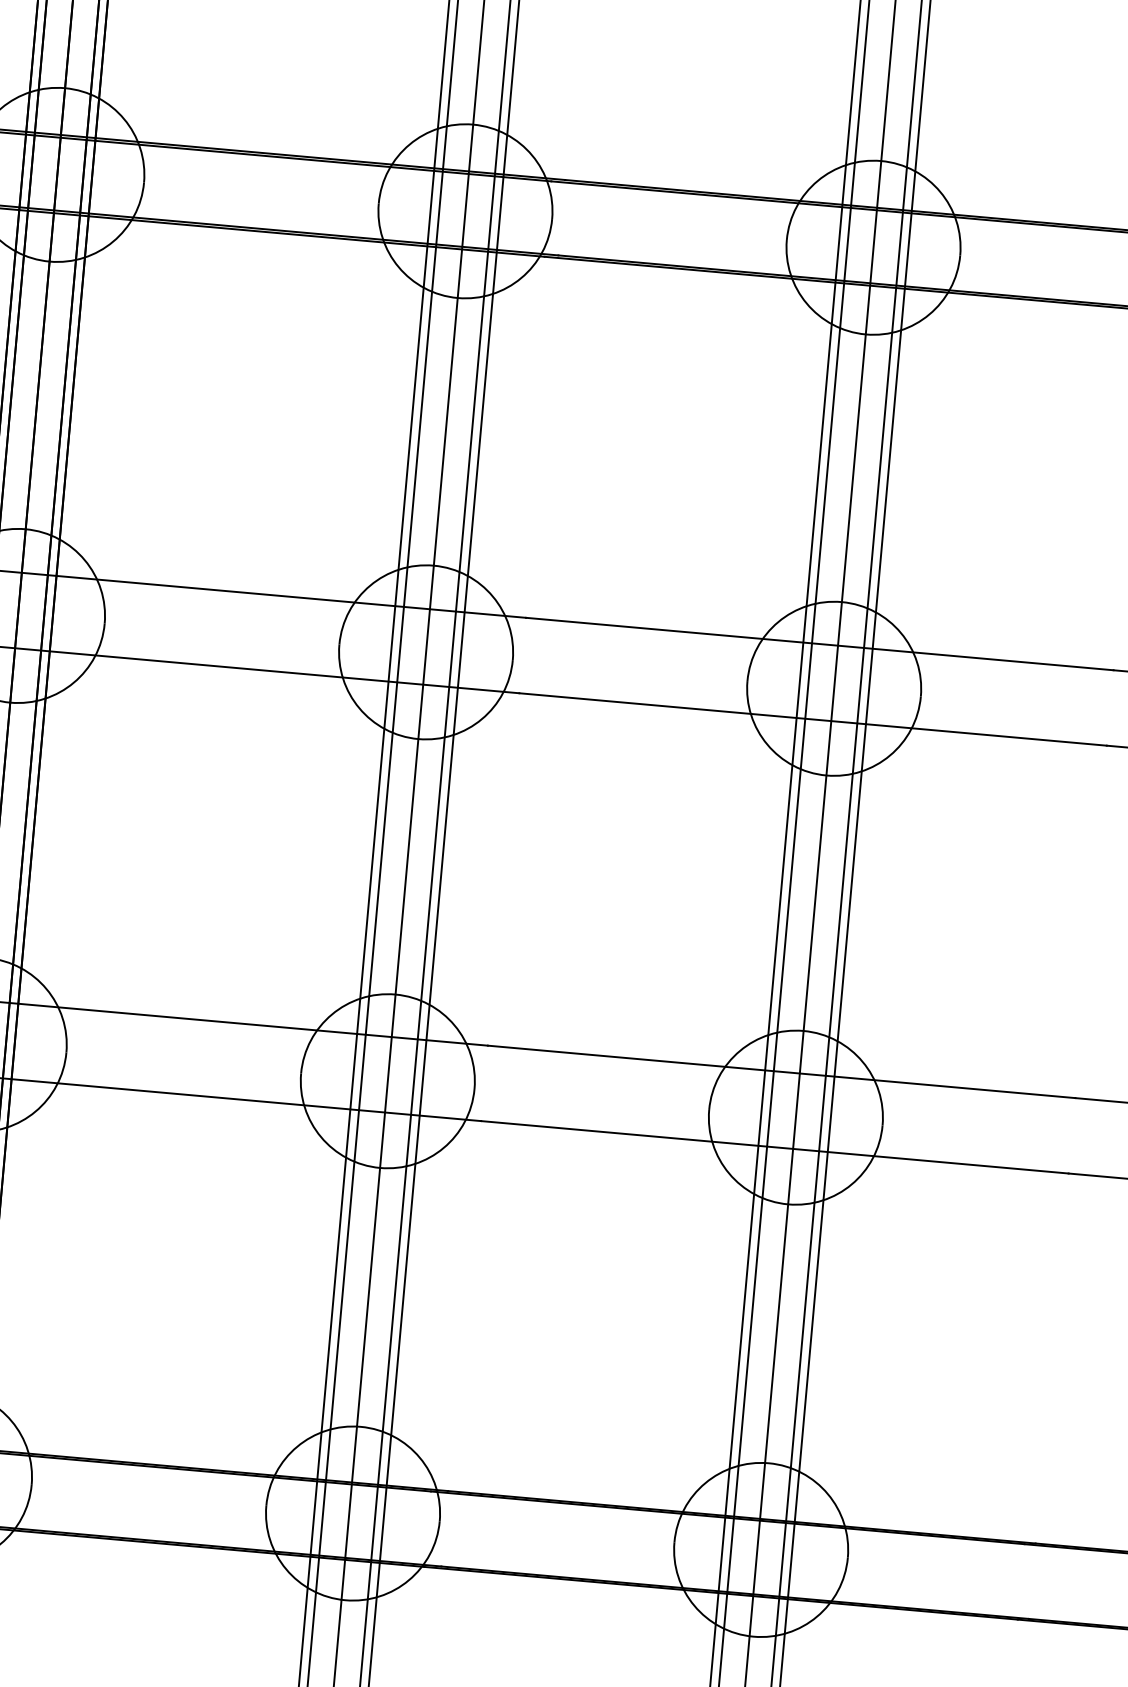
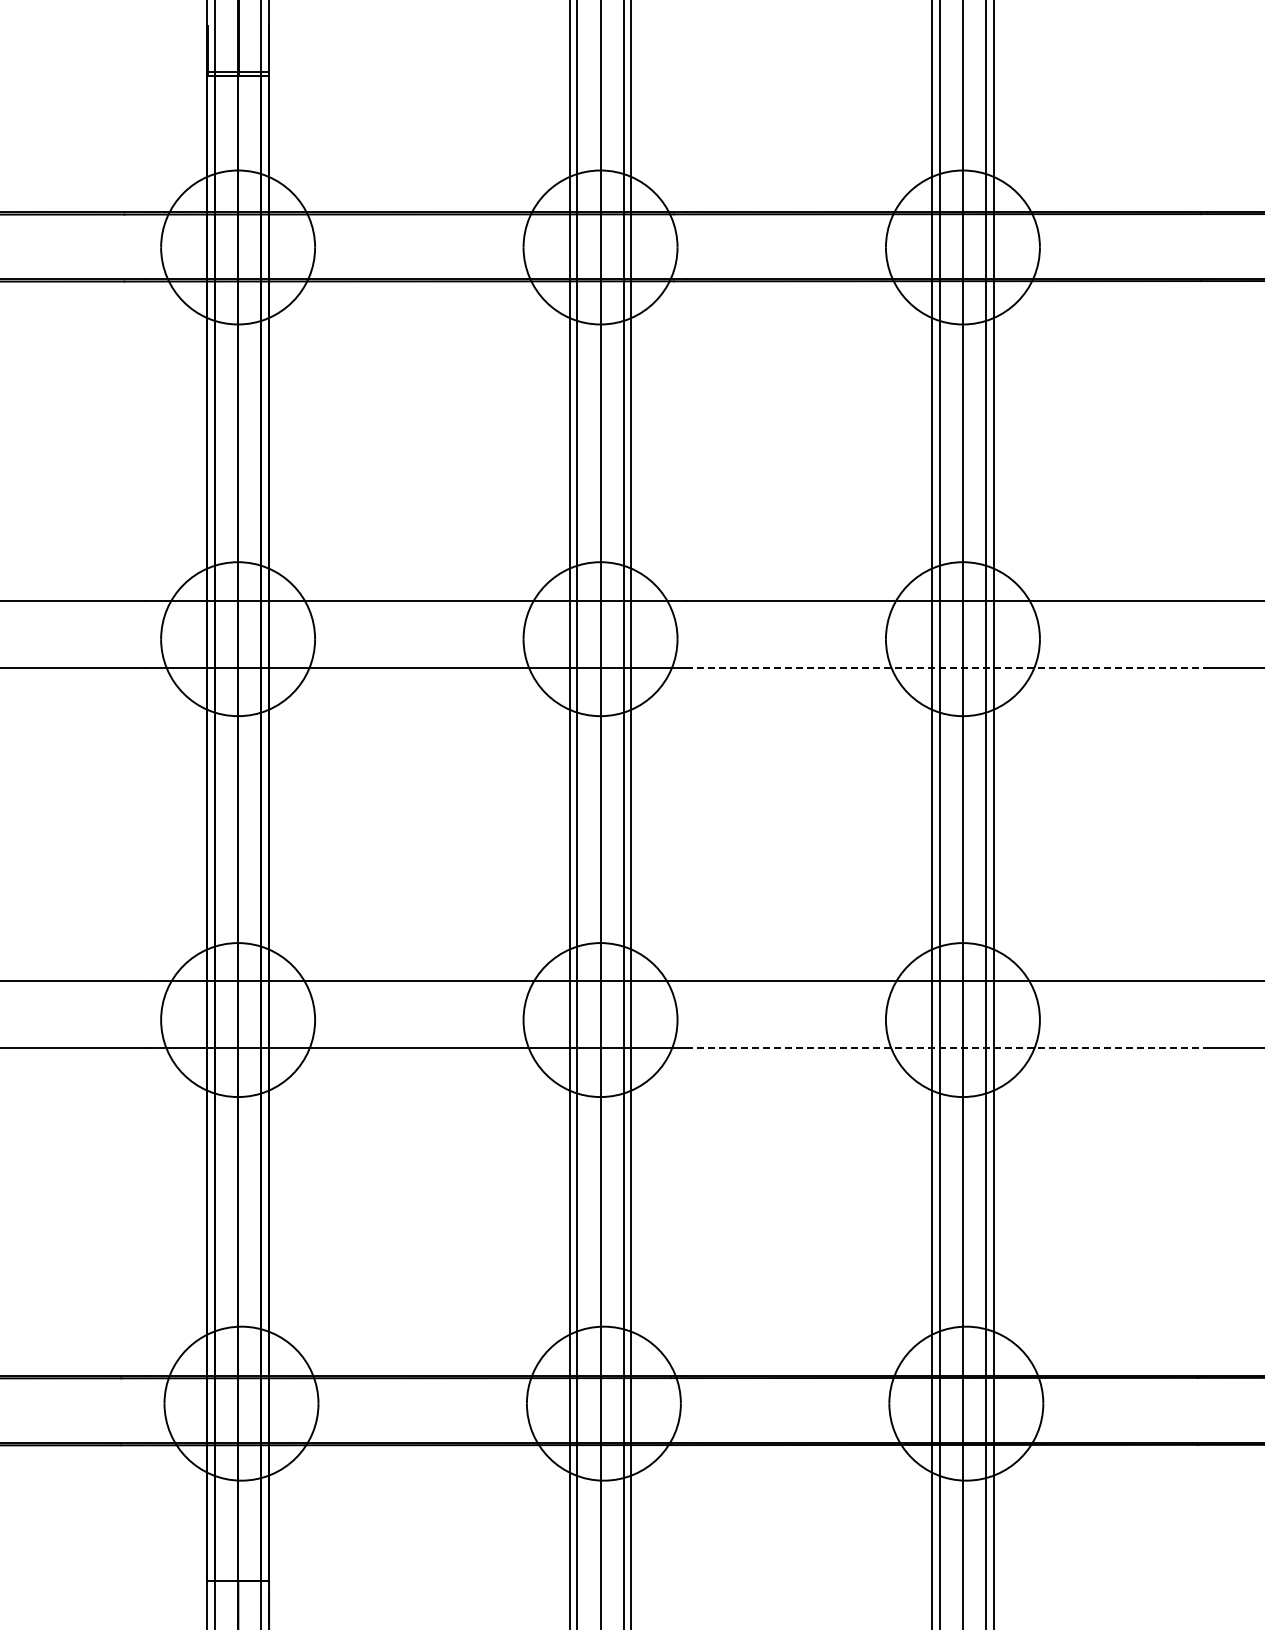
line: (812, 719) -> (946, 667), solid -> dashed
line: (774, 1146) -> (946, 1047), solid -> dashed

